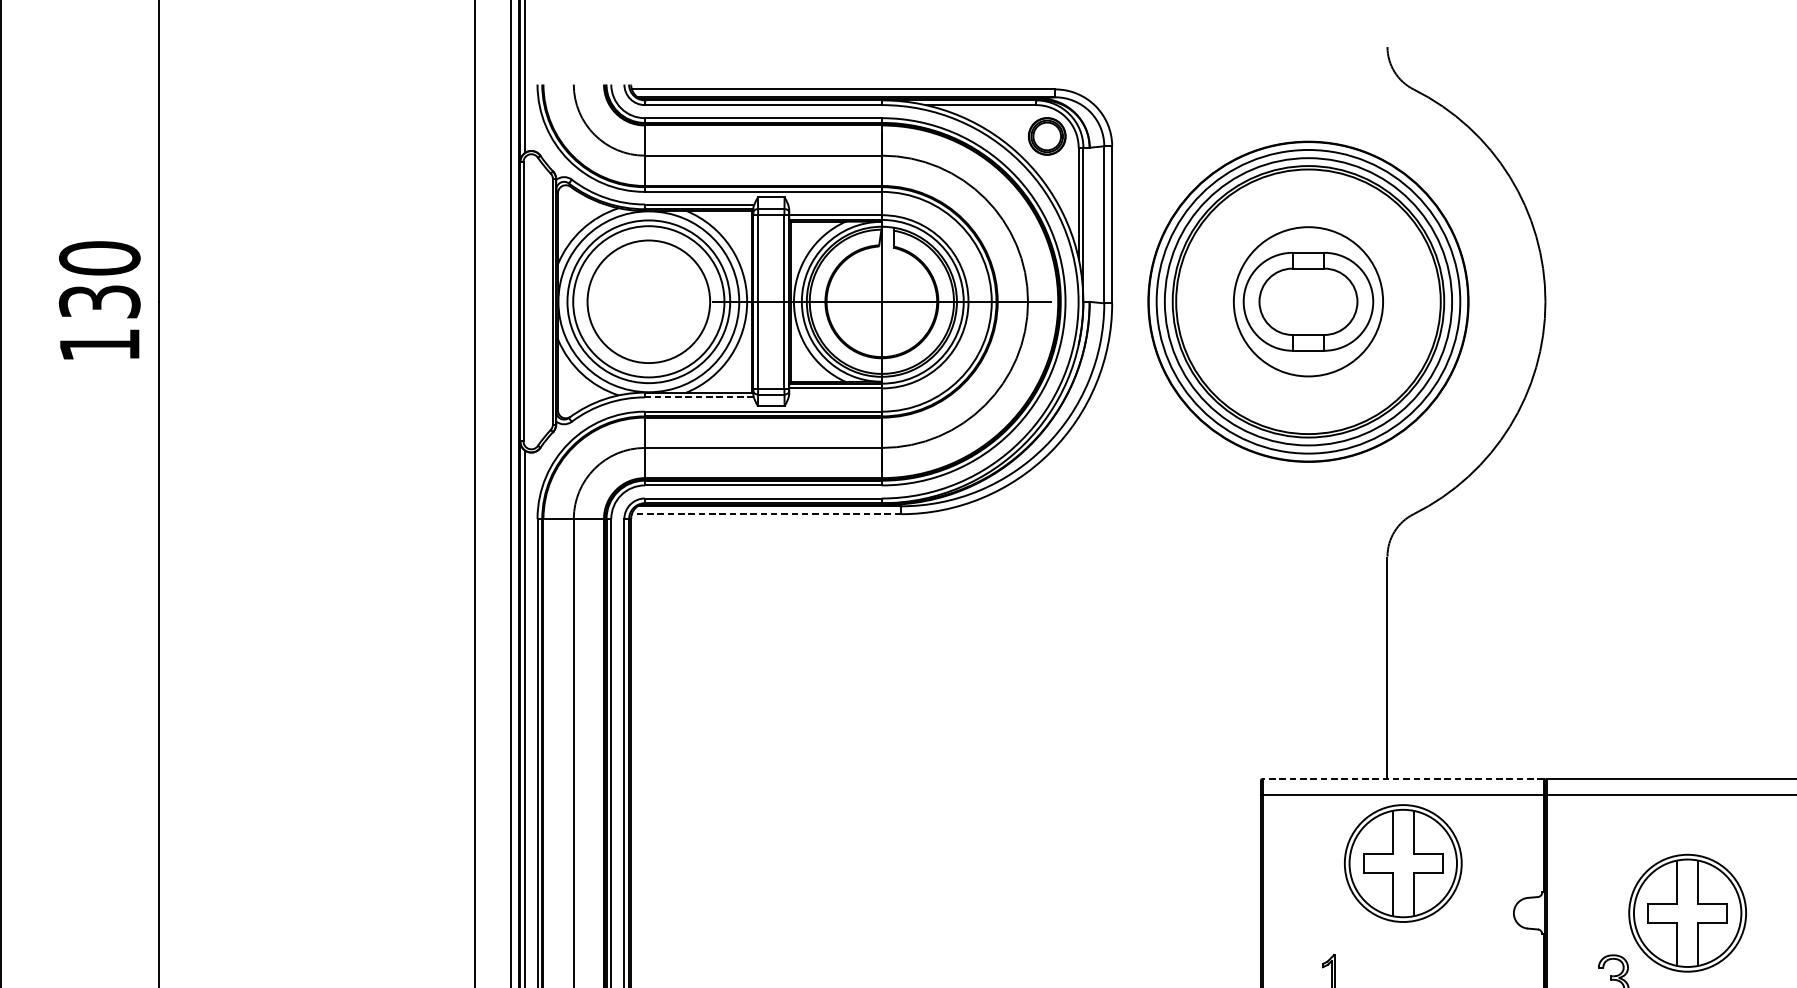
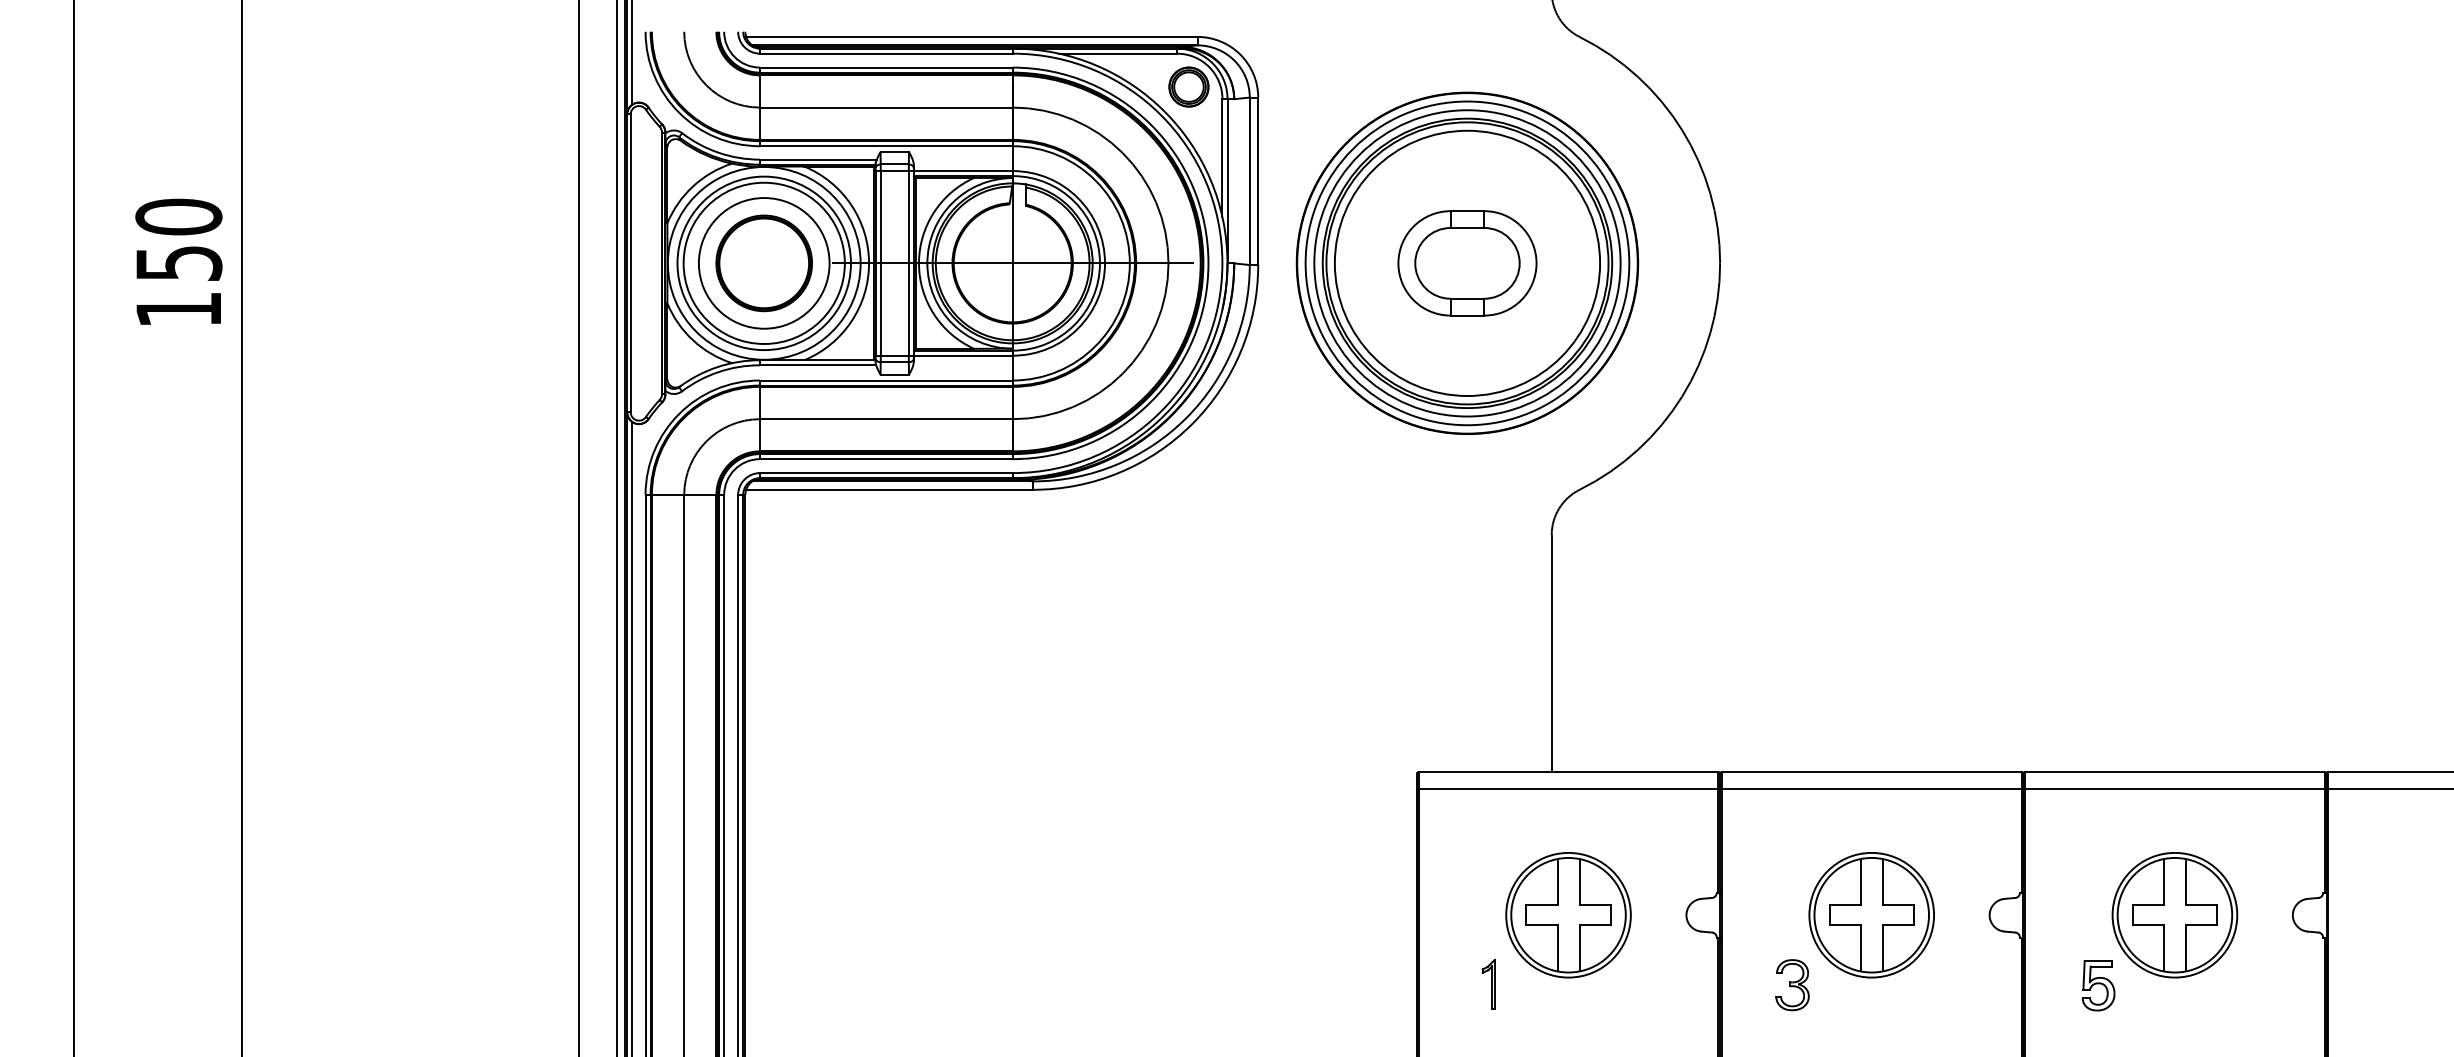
text: (99, 301) -> (178, 263), 130 -> 150
part: (648, 301) -> (763, 263), added
circle: (1308, 301) -> (1467, 263), size x1.67
line: (698, 397) -> (817, 365), dashed -> solid
line: (766, 513) -> (889, 489), dashed -> solid
line: (1403, 779) -> (1568, 772), dashed -> solid
part: (1403, 863) -> (1568, 915), moved

